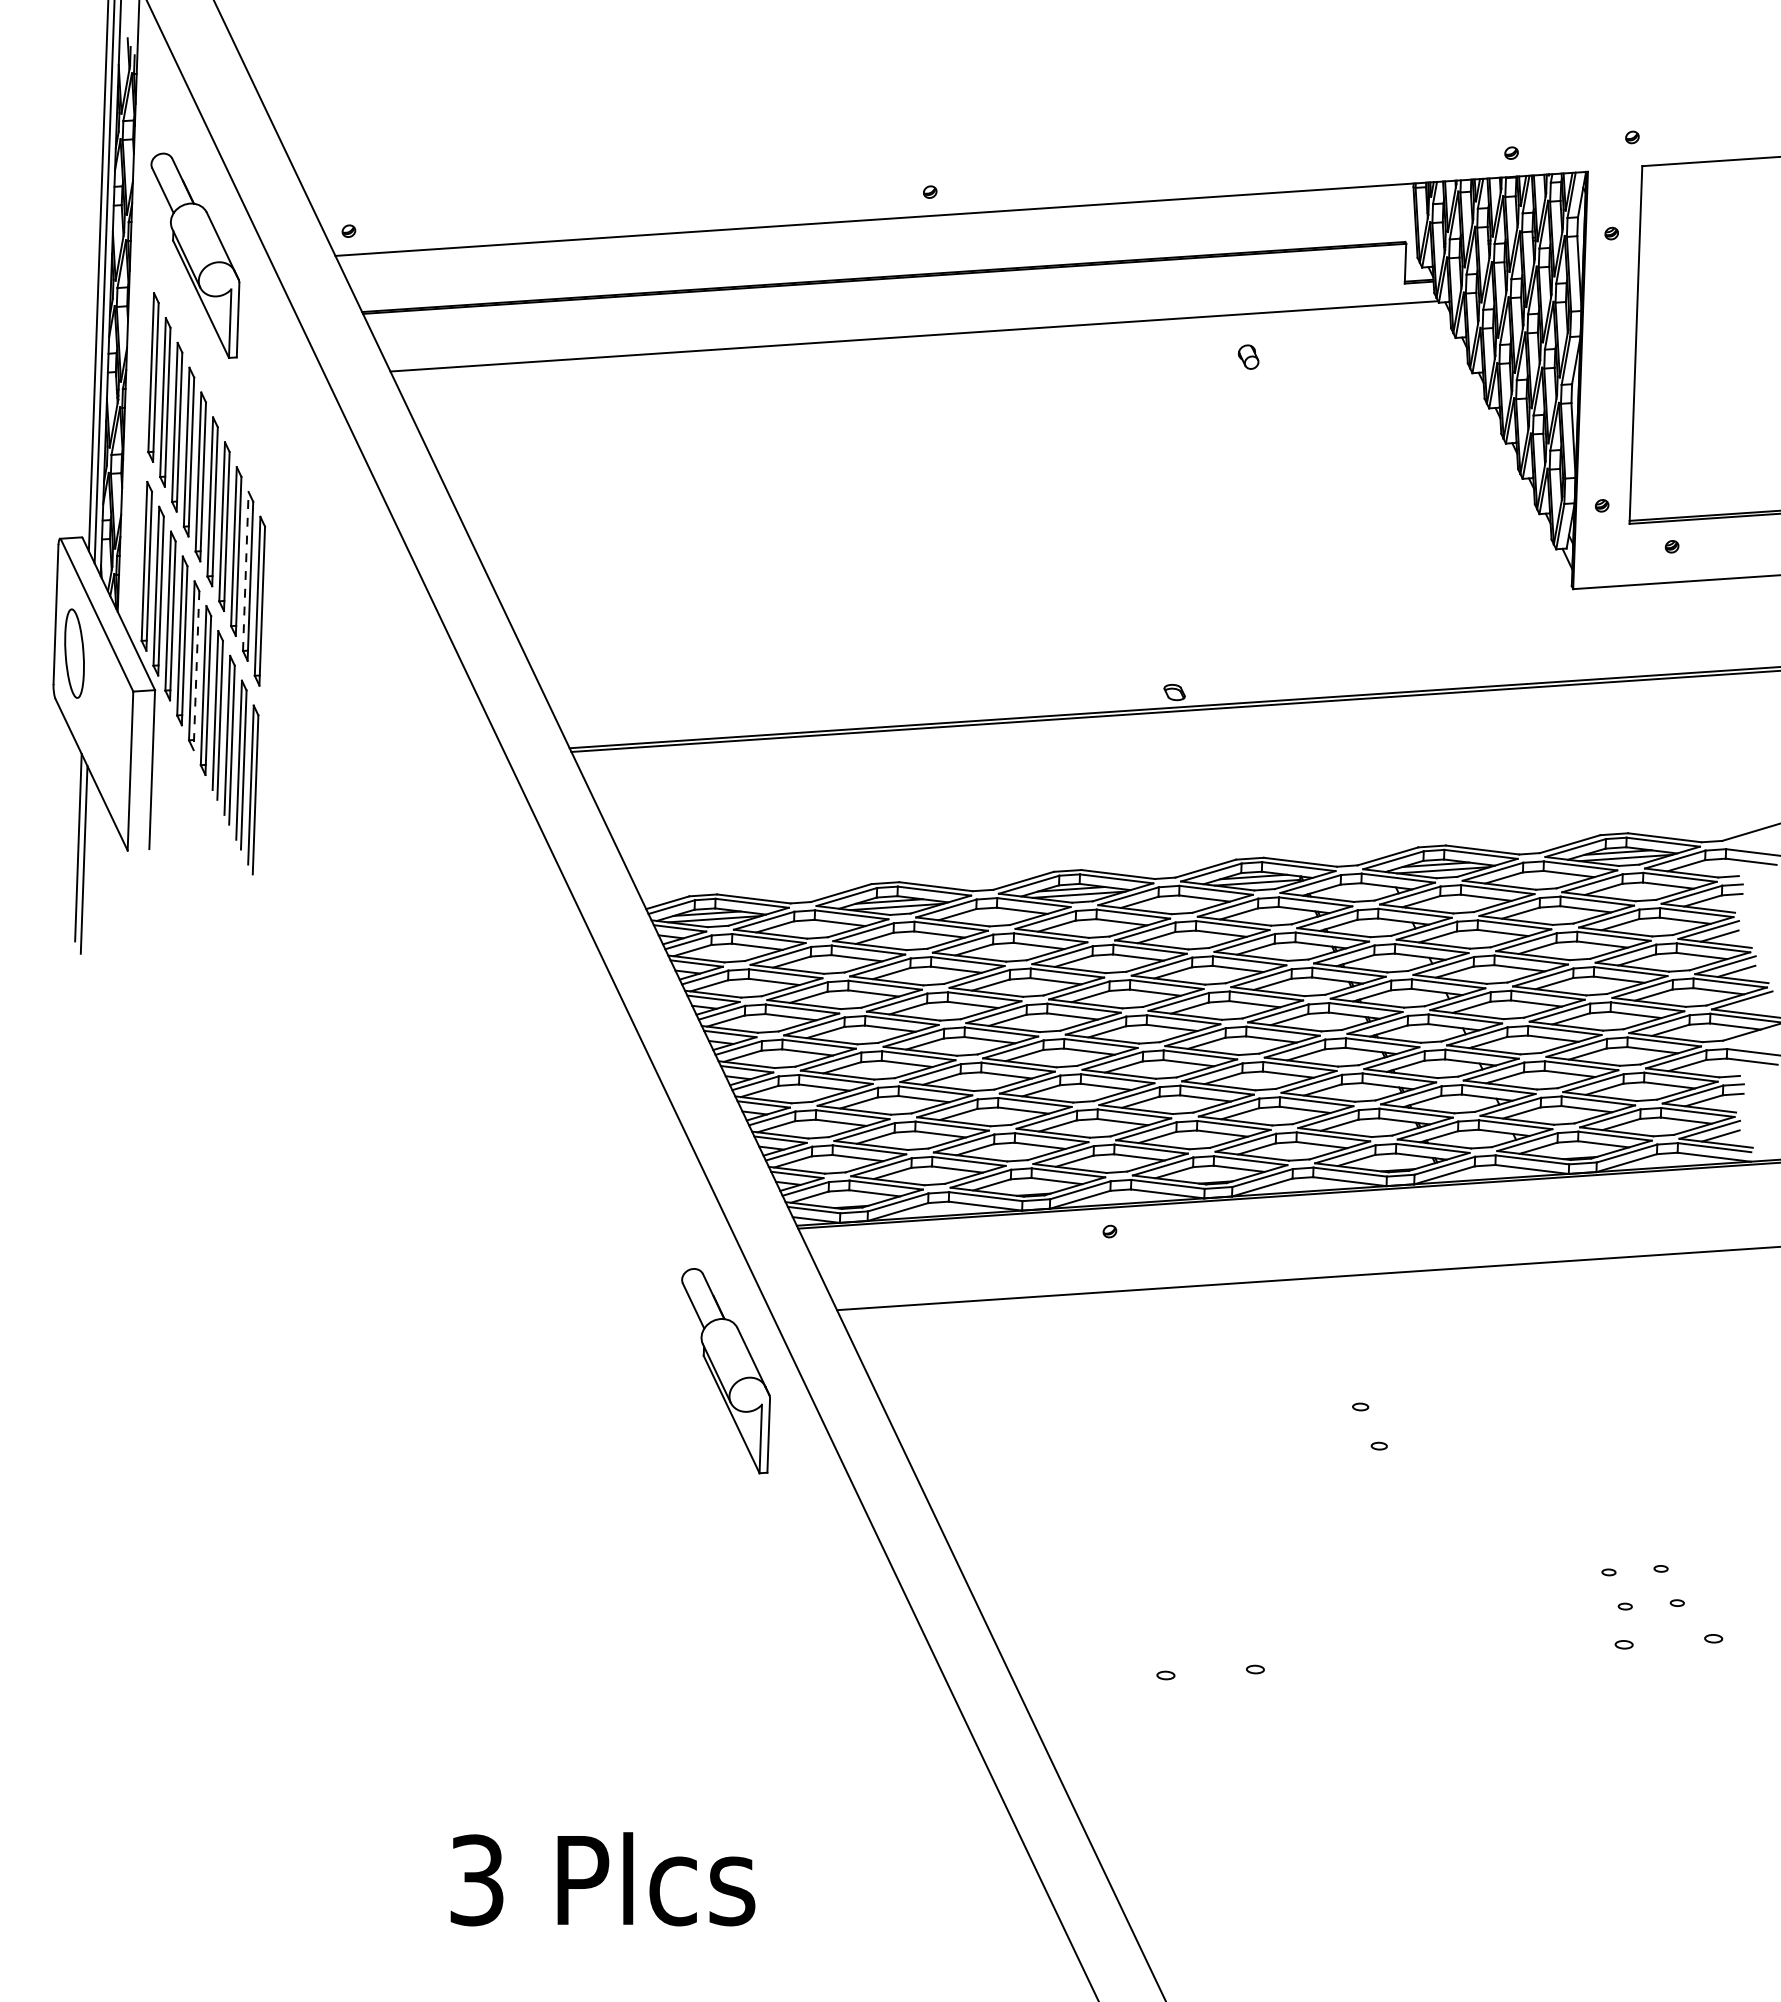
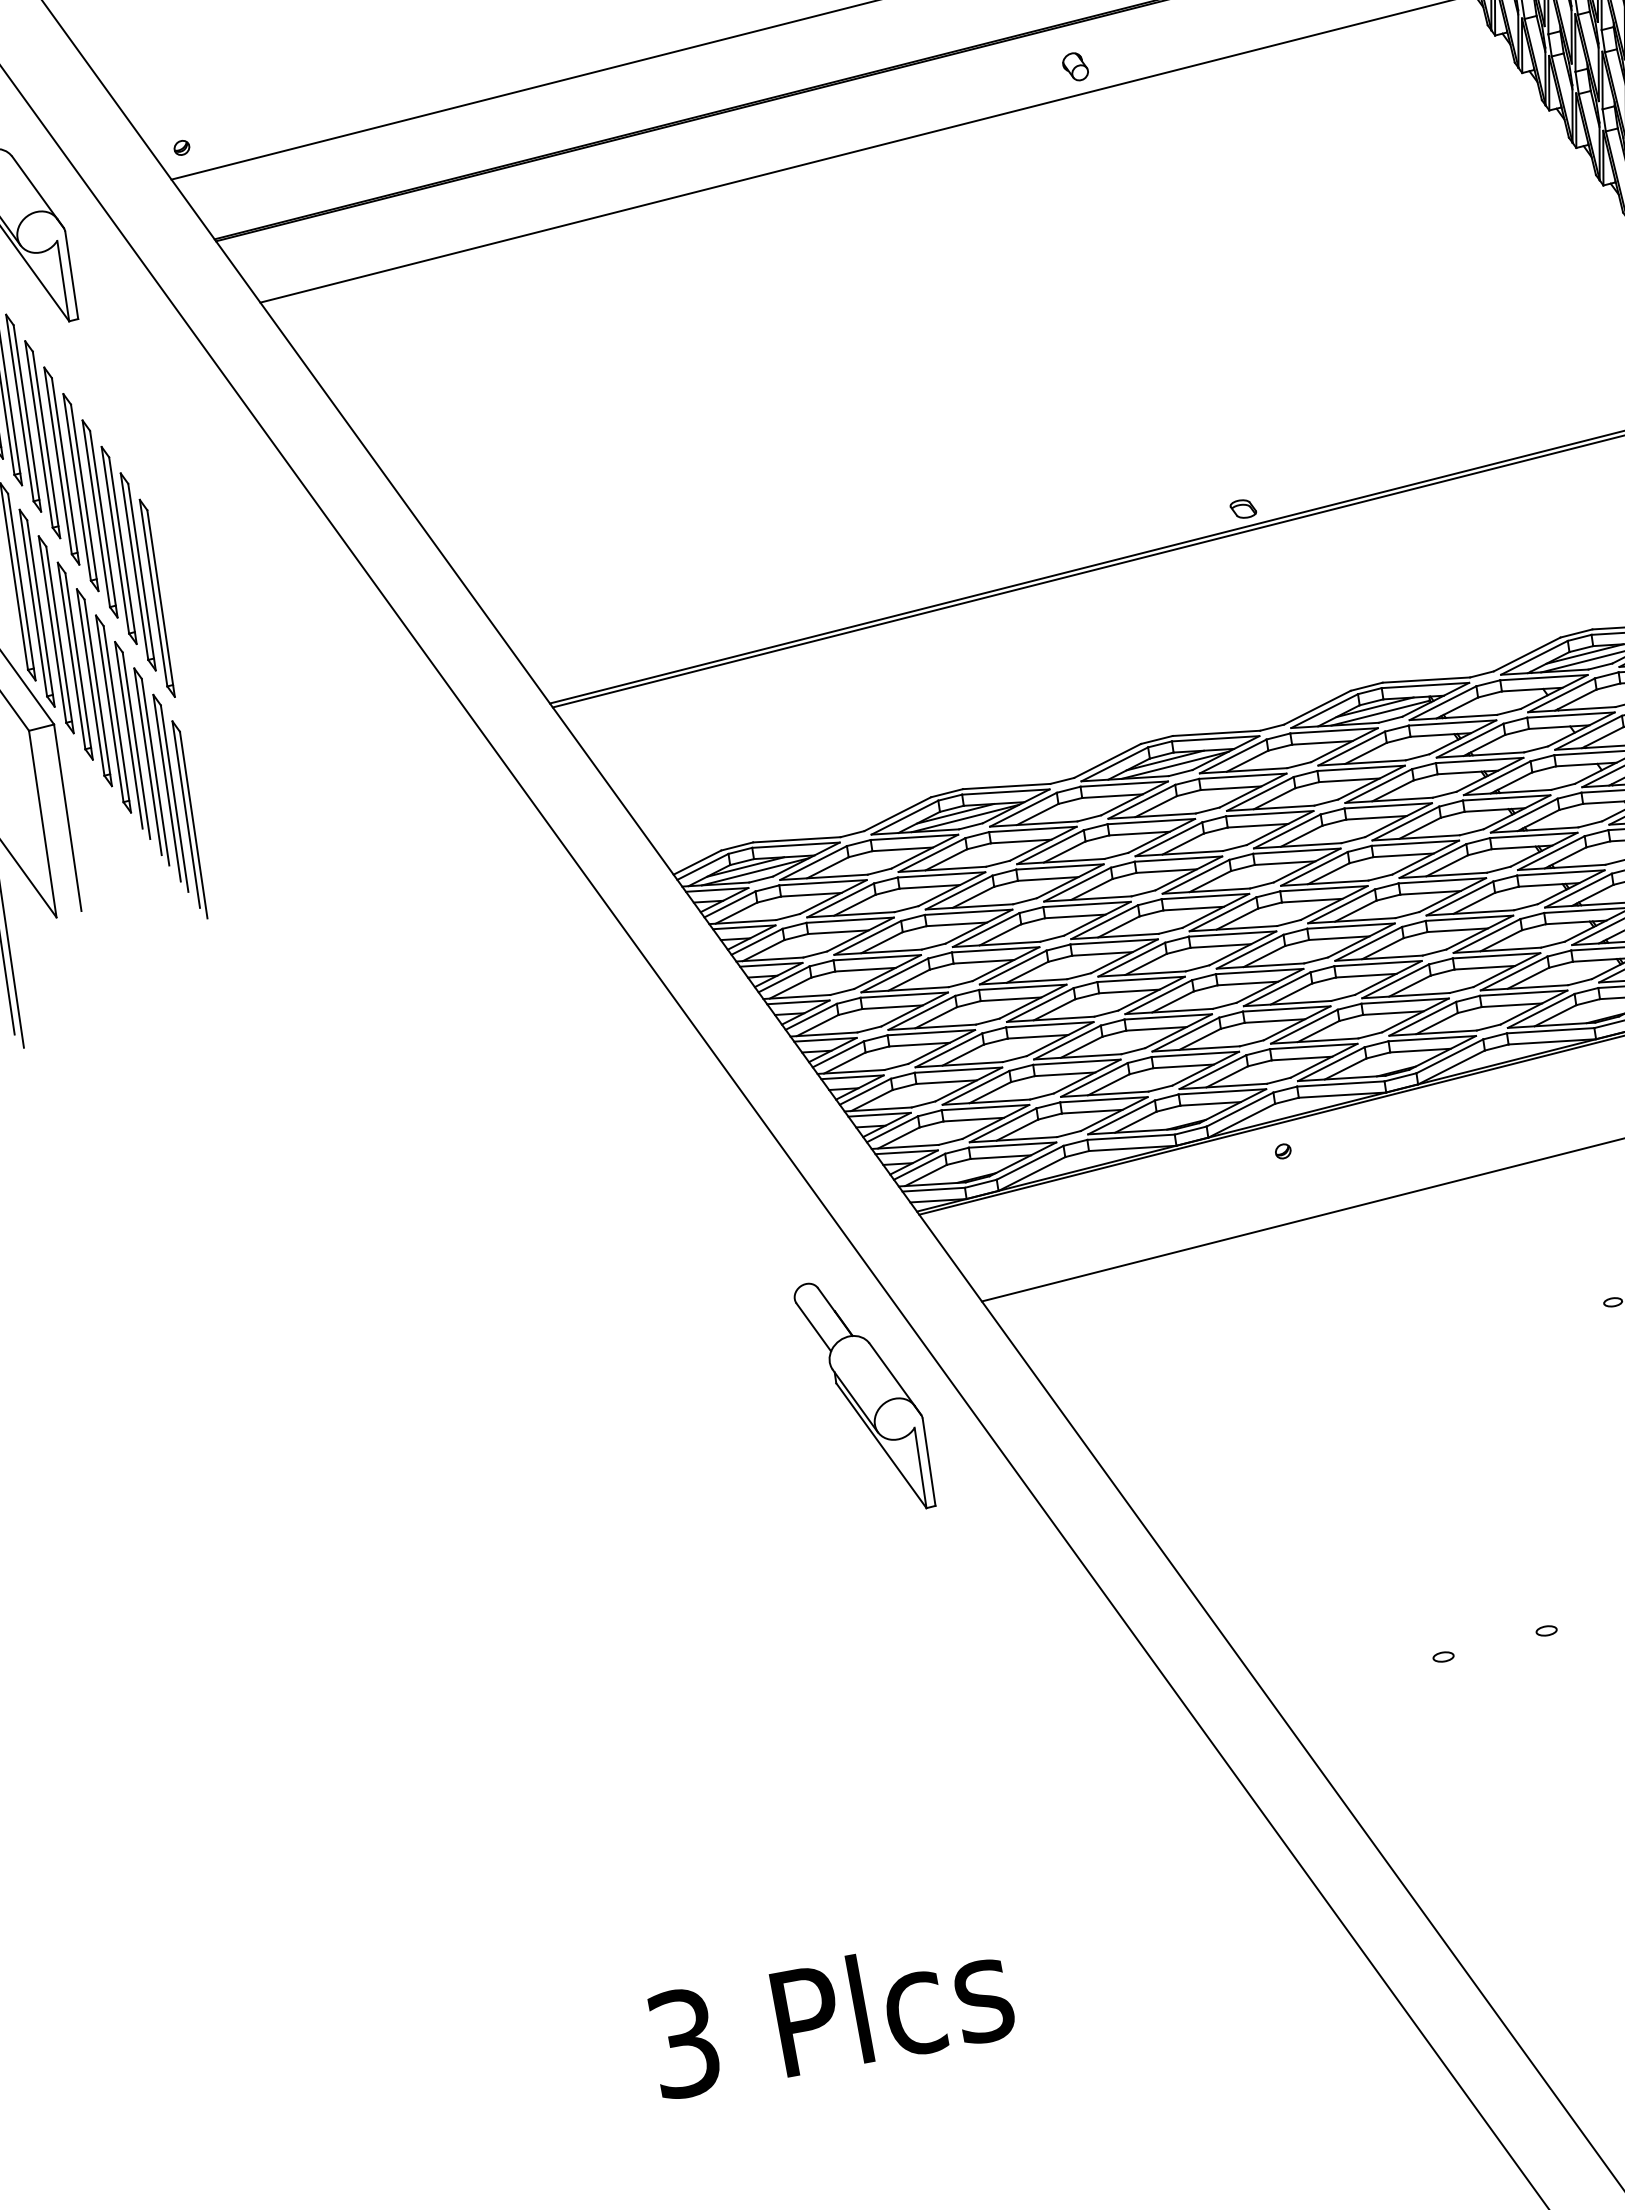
part: (1248, 356) -> (1075, 66), moved
line: (245, 571) -> (134, 566), dashed -> solid
line: (196, 670) -> (98, 692), dashed -> solid

